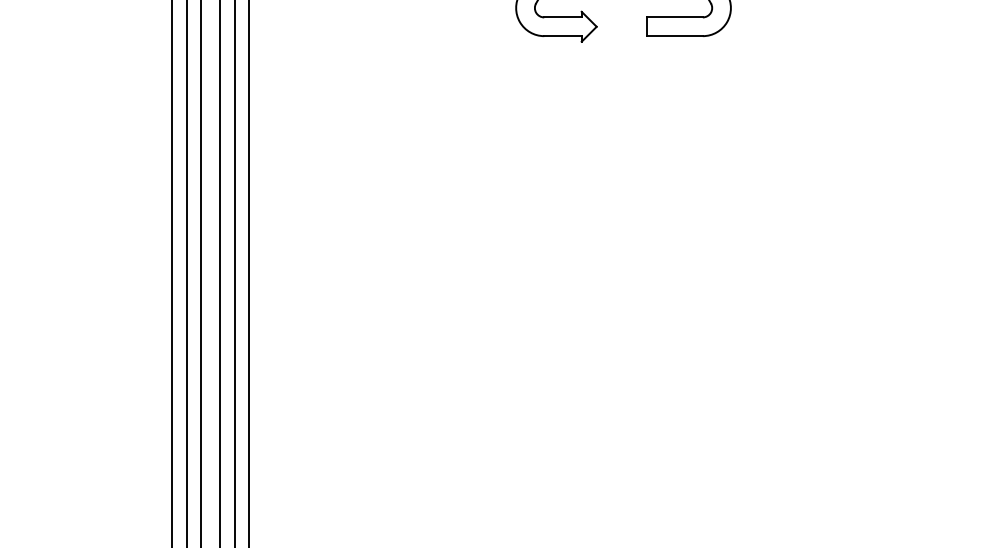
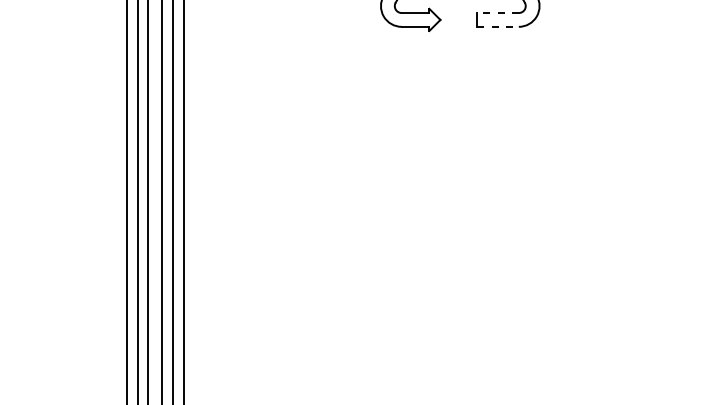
line: (674, 17) -> (497, 13), solid -> dashed
line: (675, 36) -> (498, 27), solid -> dashed

